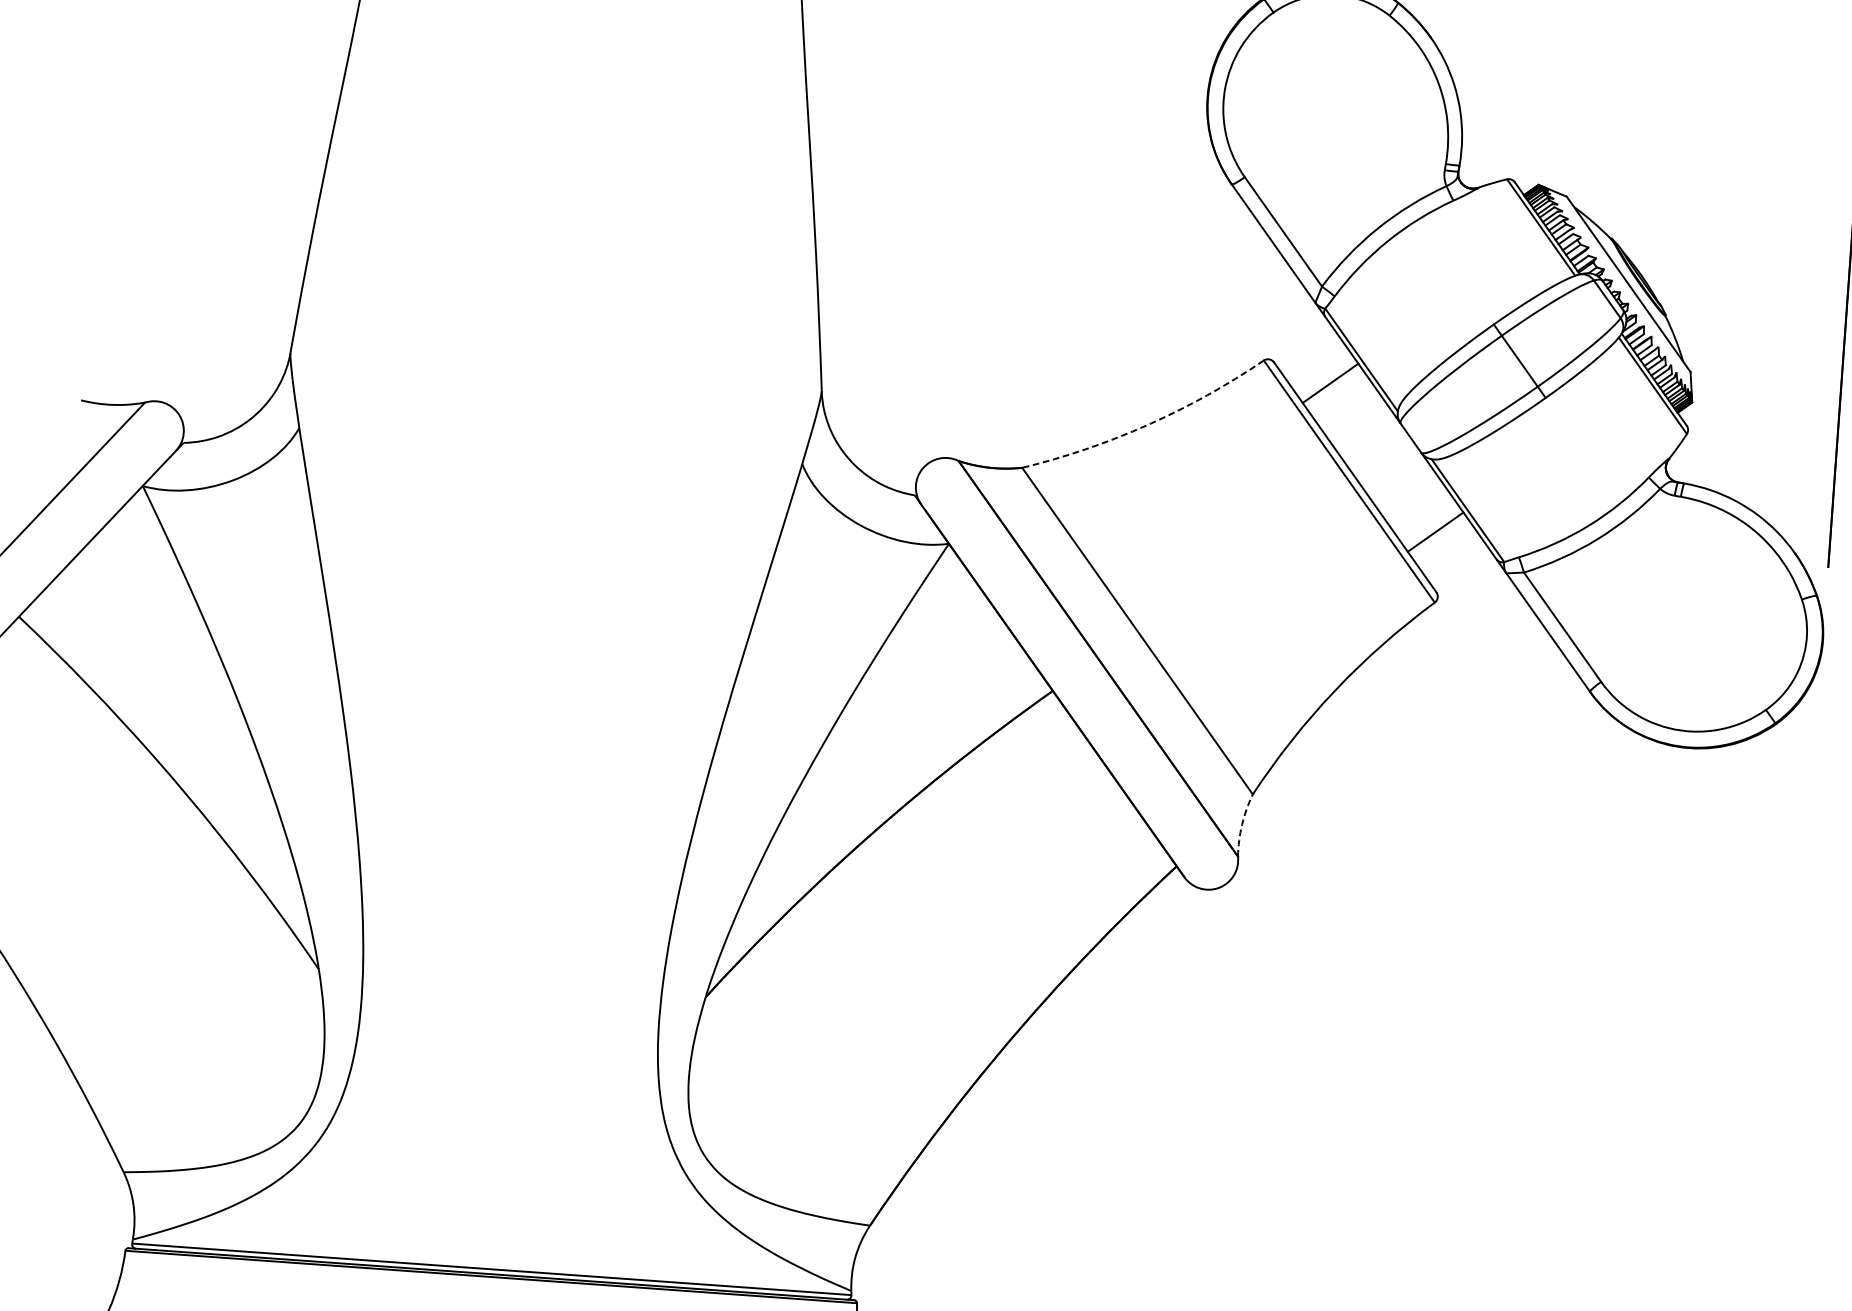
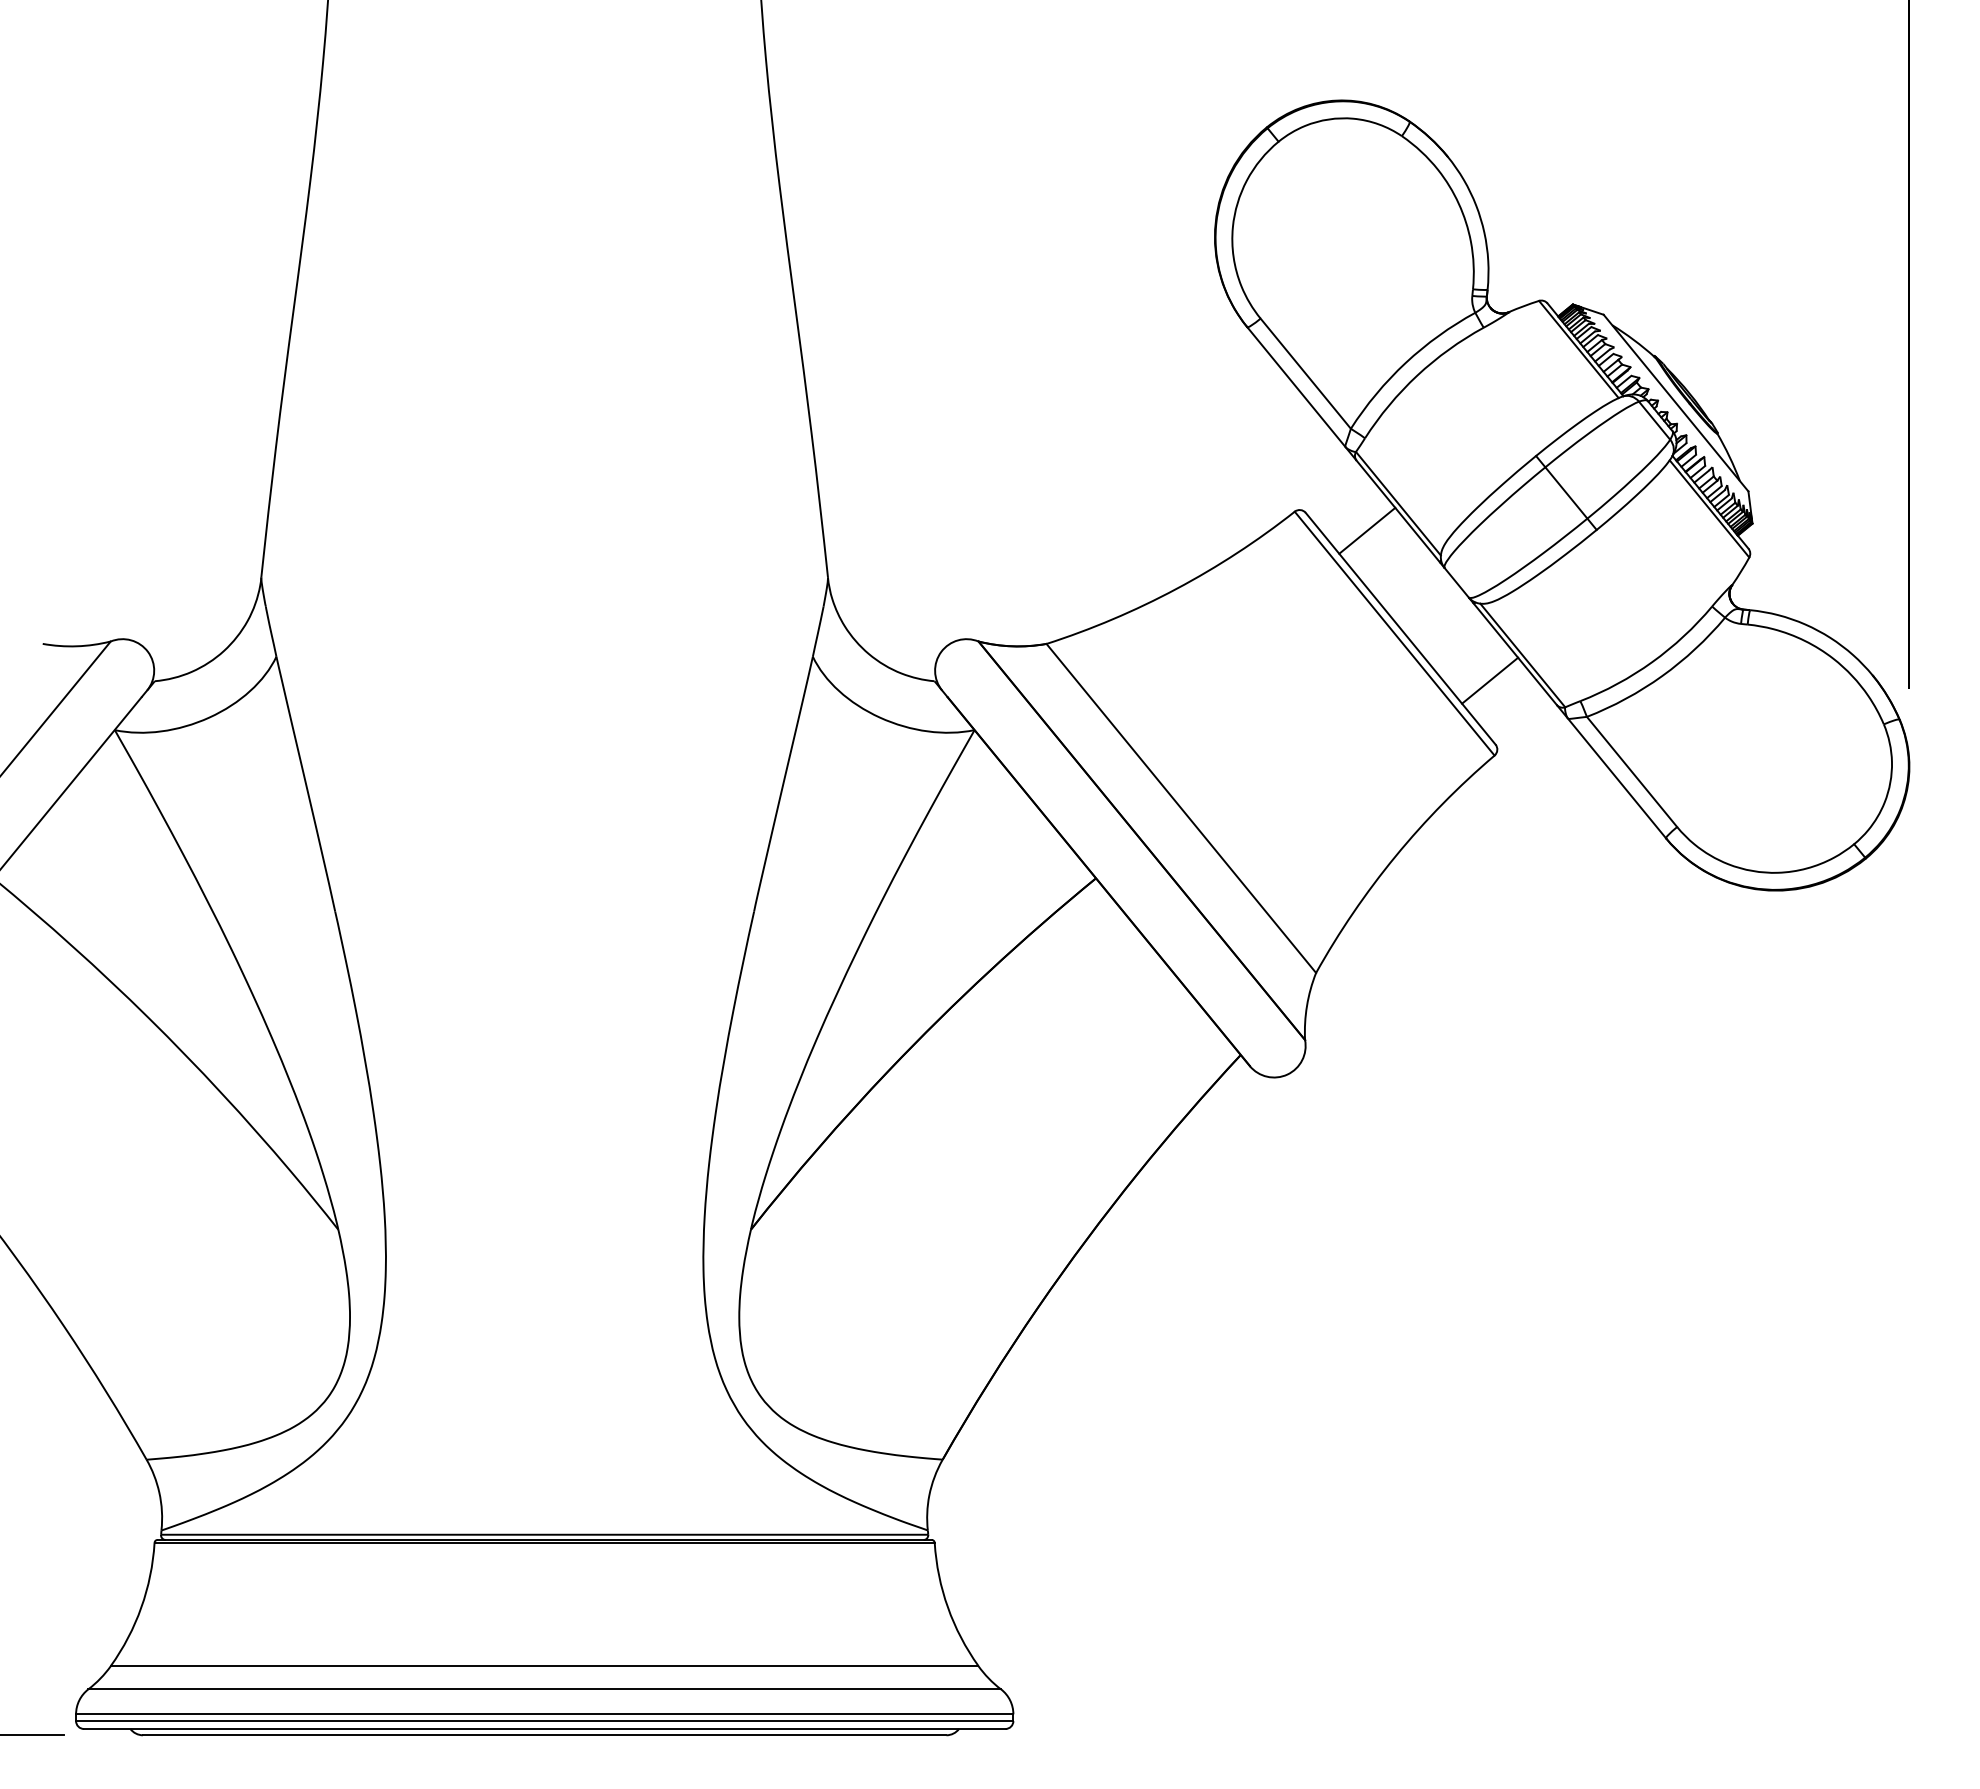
arc: (1147, 424) -> (1176, 588), dashed -> solid
arc: (1242, 824) -> (1307, 1005), dashed -> solid

